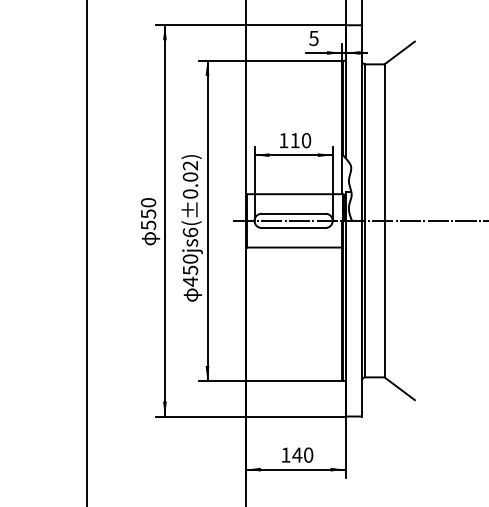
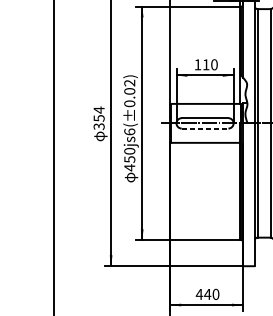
text: (148, 213) -> (99, 117), 550 -> 354
line: (294, 227) -> (205, 128), solid -> dashed
text: (285, 454) -> (199, 293), 140 -> 440

